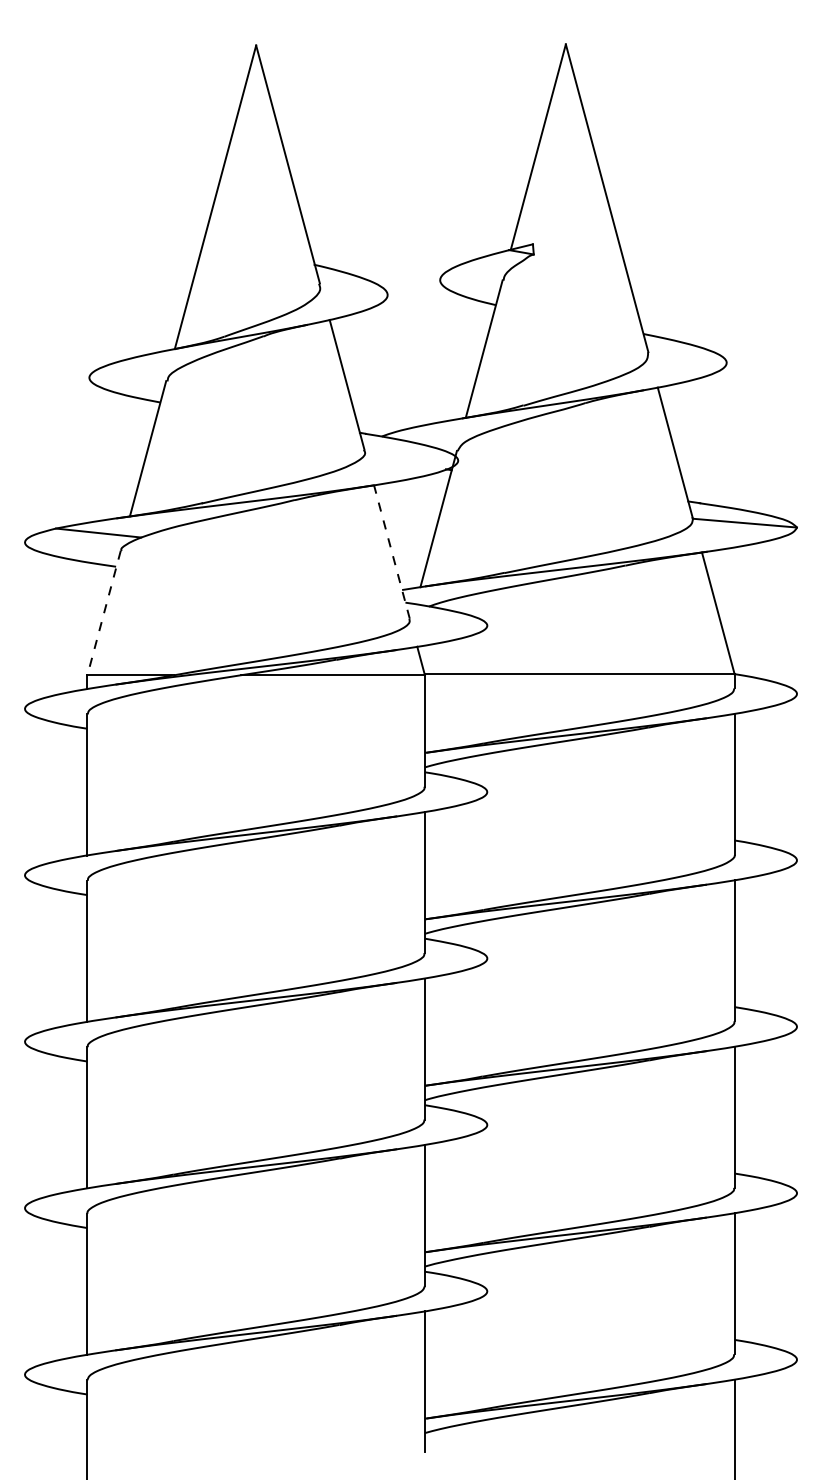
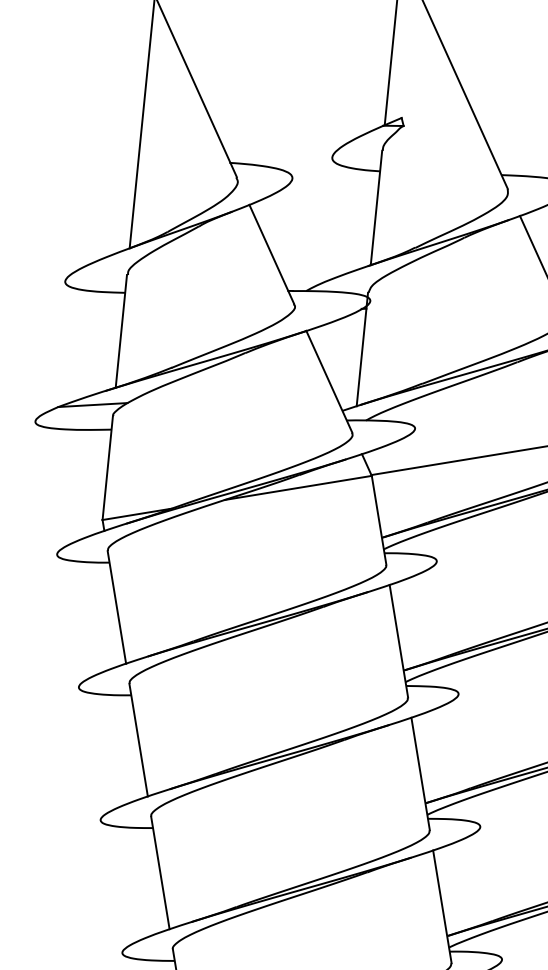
line: (391, 551) -> (328, 381), dashed -> solid
line: (104, 612) -> (107, 467), dashed -> solid

